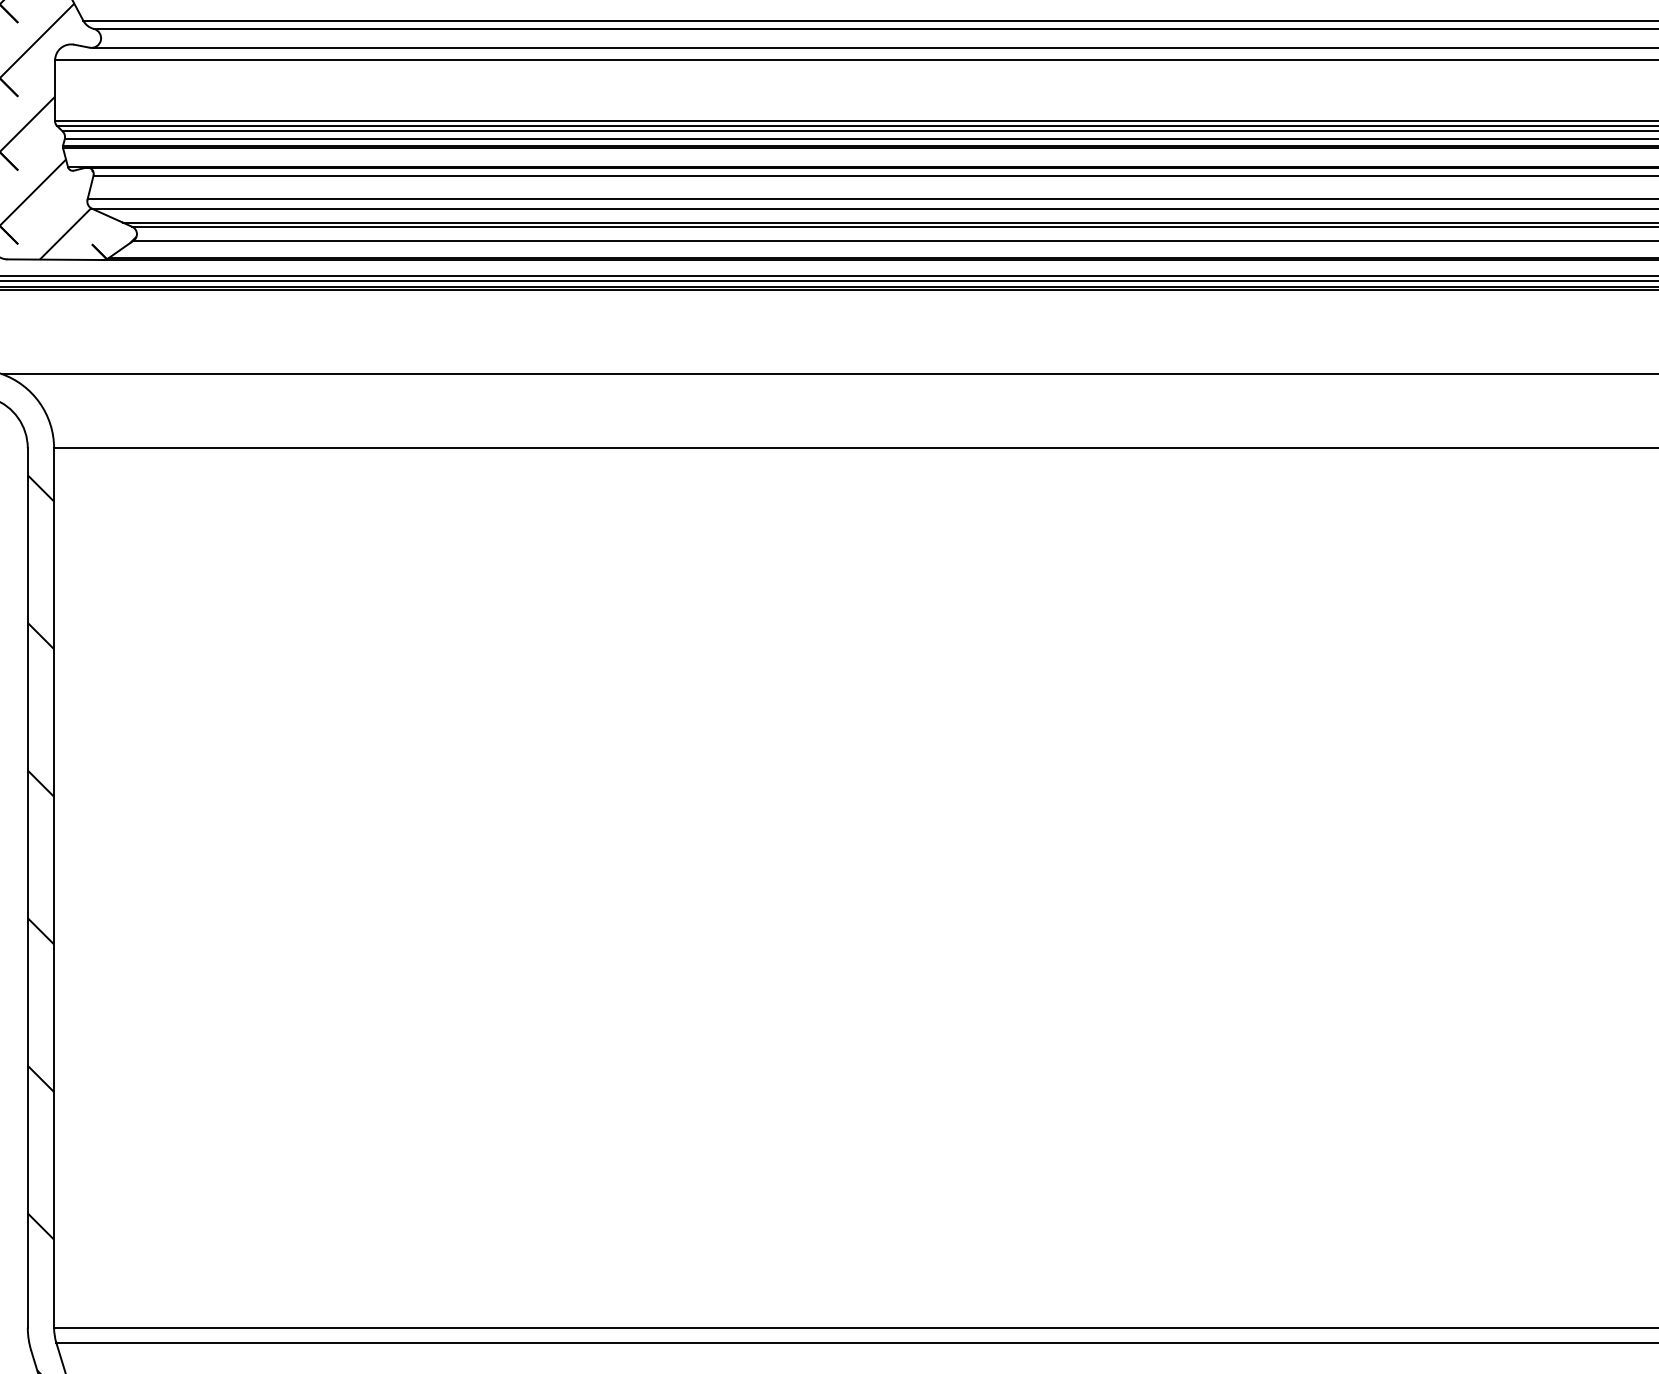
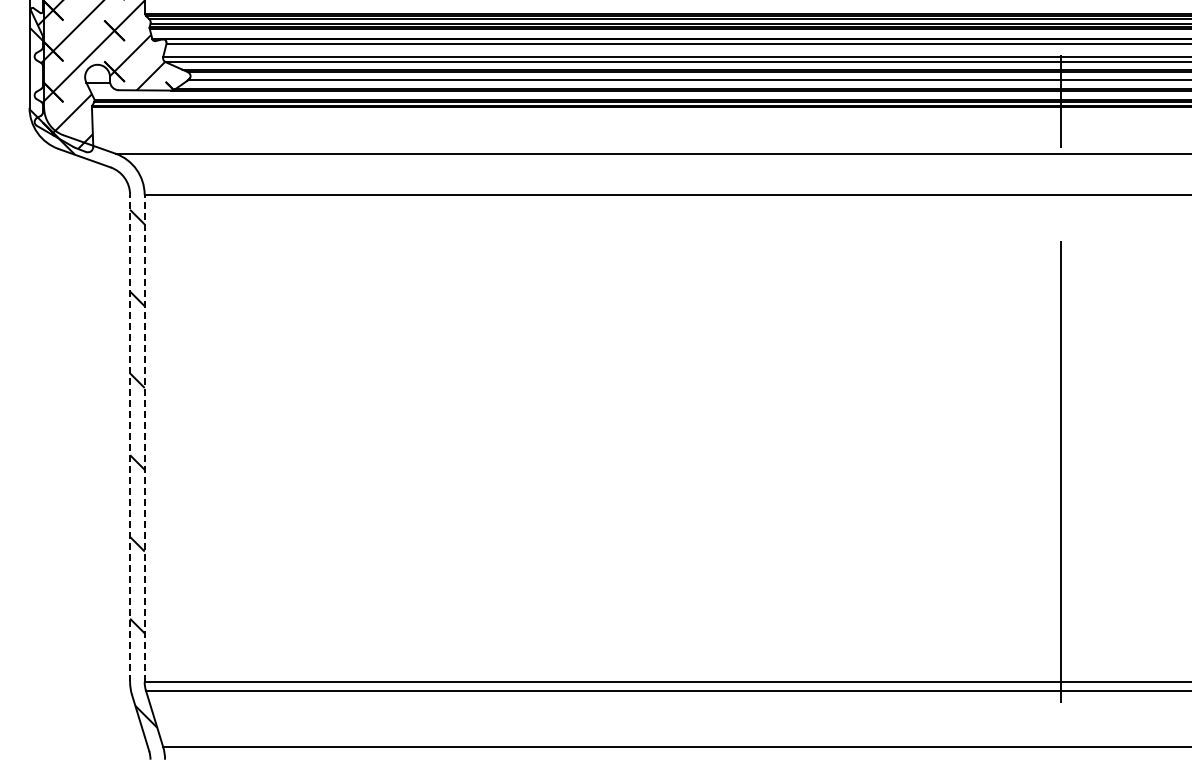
line: (28, 888) -> (130, 438), solid -> dashed
line: (53, 888) -> (144, 438), solid -> dashed

